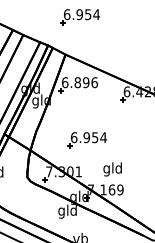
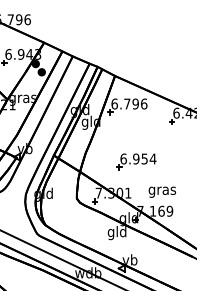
part: (80, 17) -> (129, 38), removed
text: (78, 82) -> (127, 103), 6.896 -> 6.796
text: (113, 169) -> (162, 190), gld -> gras

